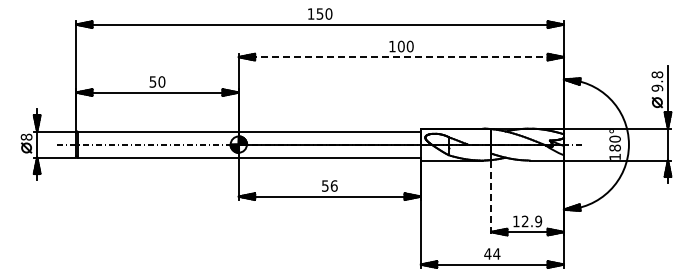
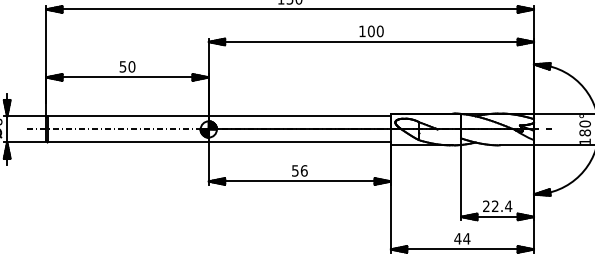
line: (401, 57) -> (371, 42), dashed -> solid
line: (491, 198) -> (461, 183), dashed -> solid
text: (527, 221) -> (497, 206), 12.9 -> 22.4

